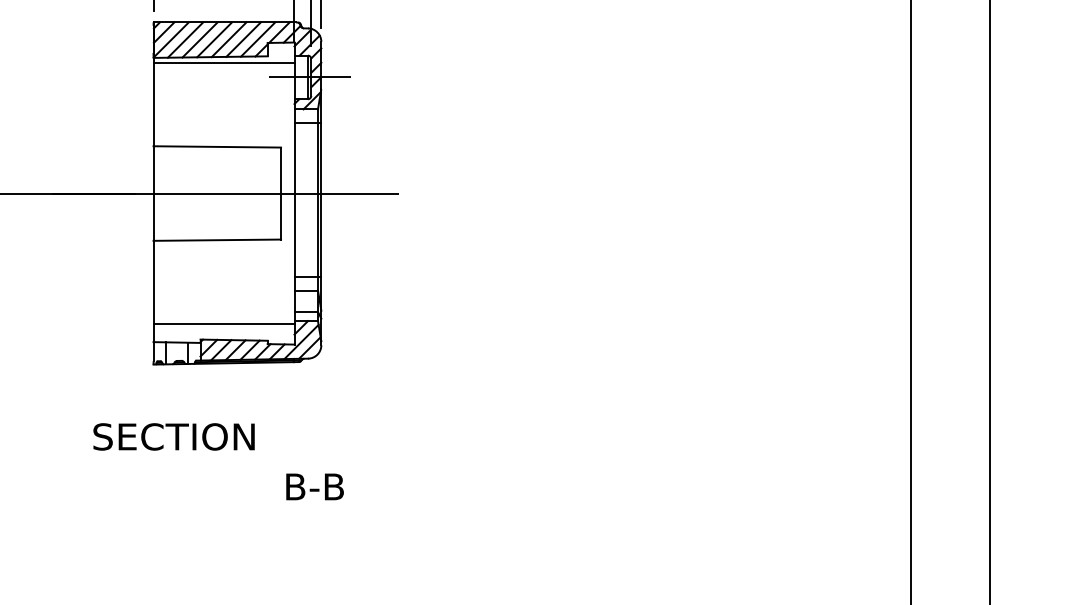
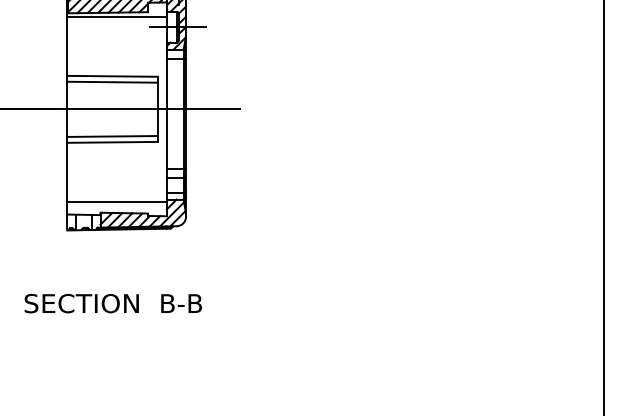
line: (217, 154) -> (112, 81), added
line: (217, 231) -> (112, 136), added
text: (173, 436) -> (81, 303), moved
text: (314, 486) -> (181, 303), moved

